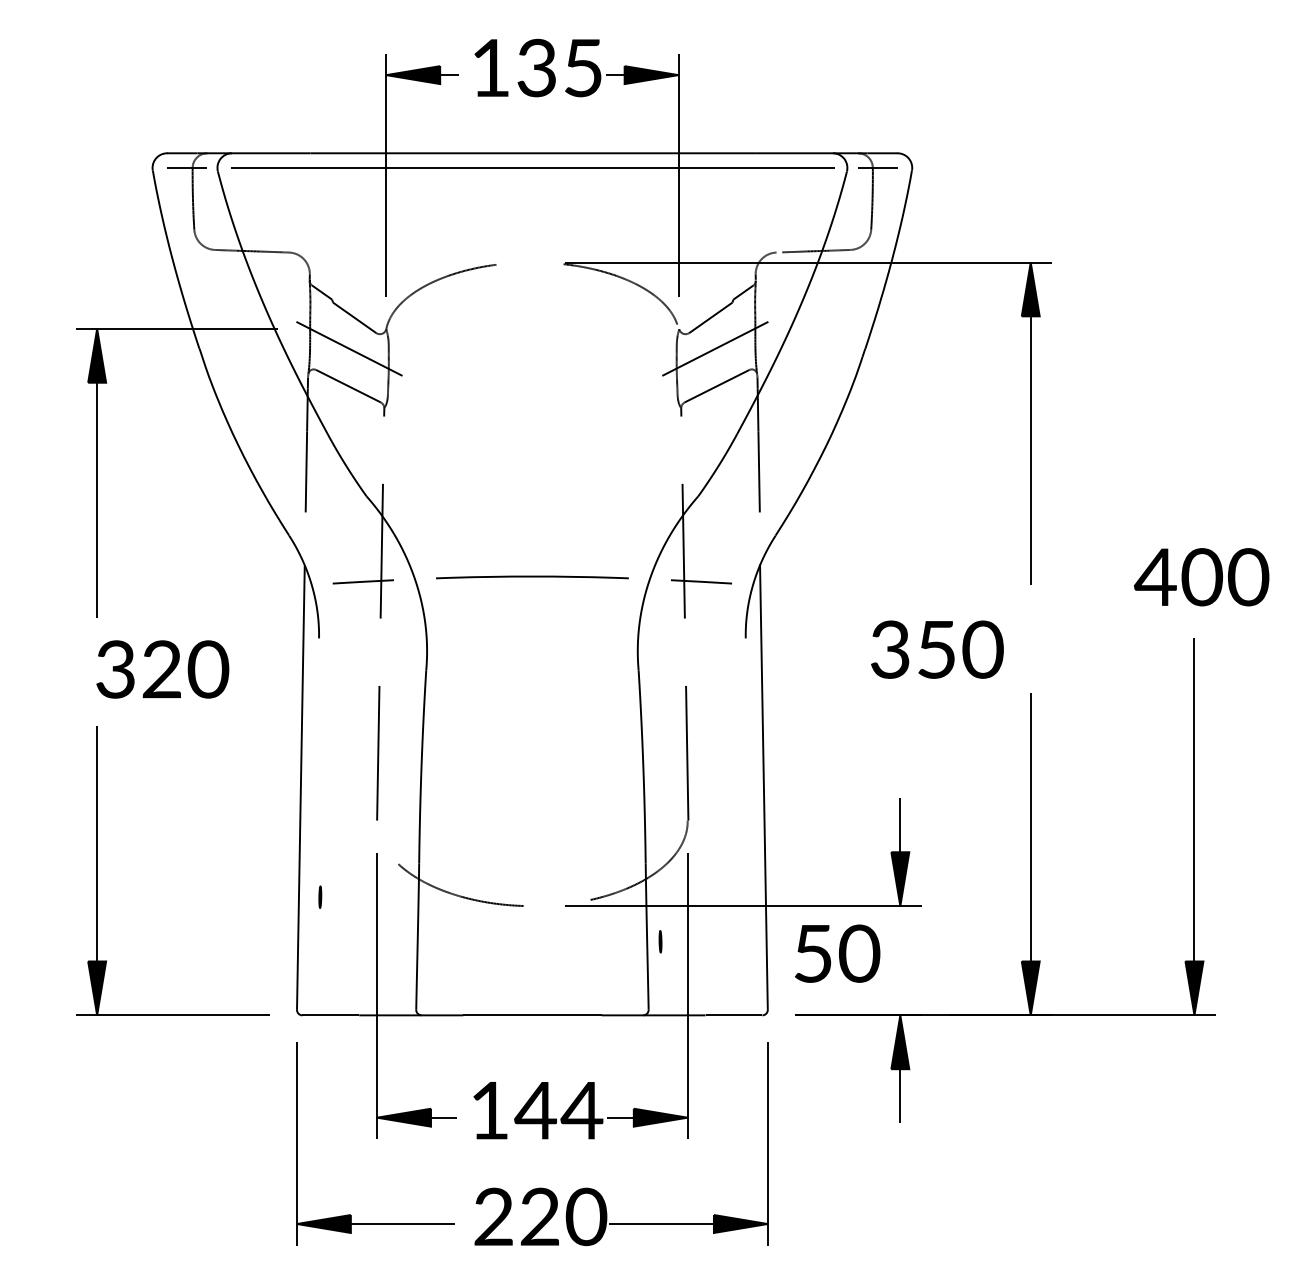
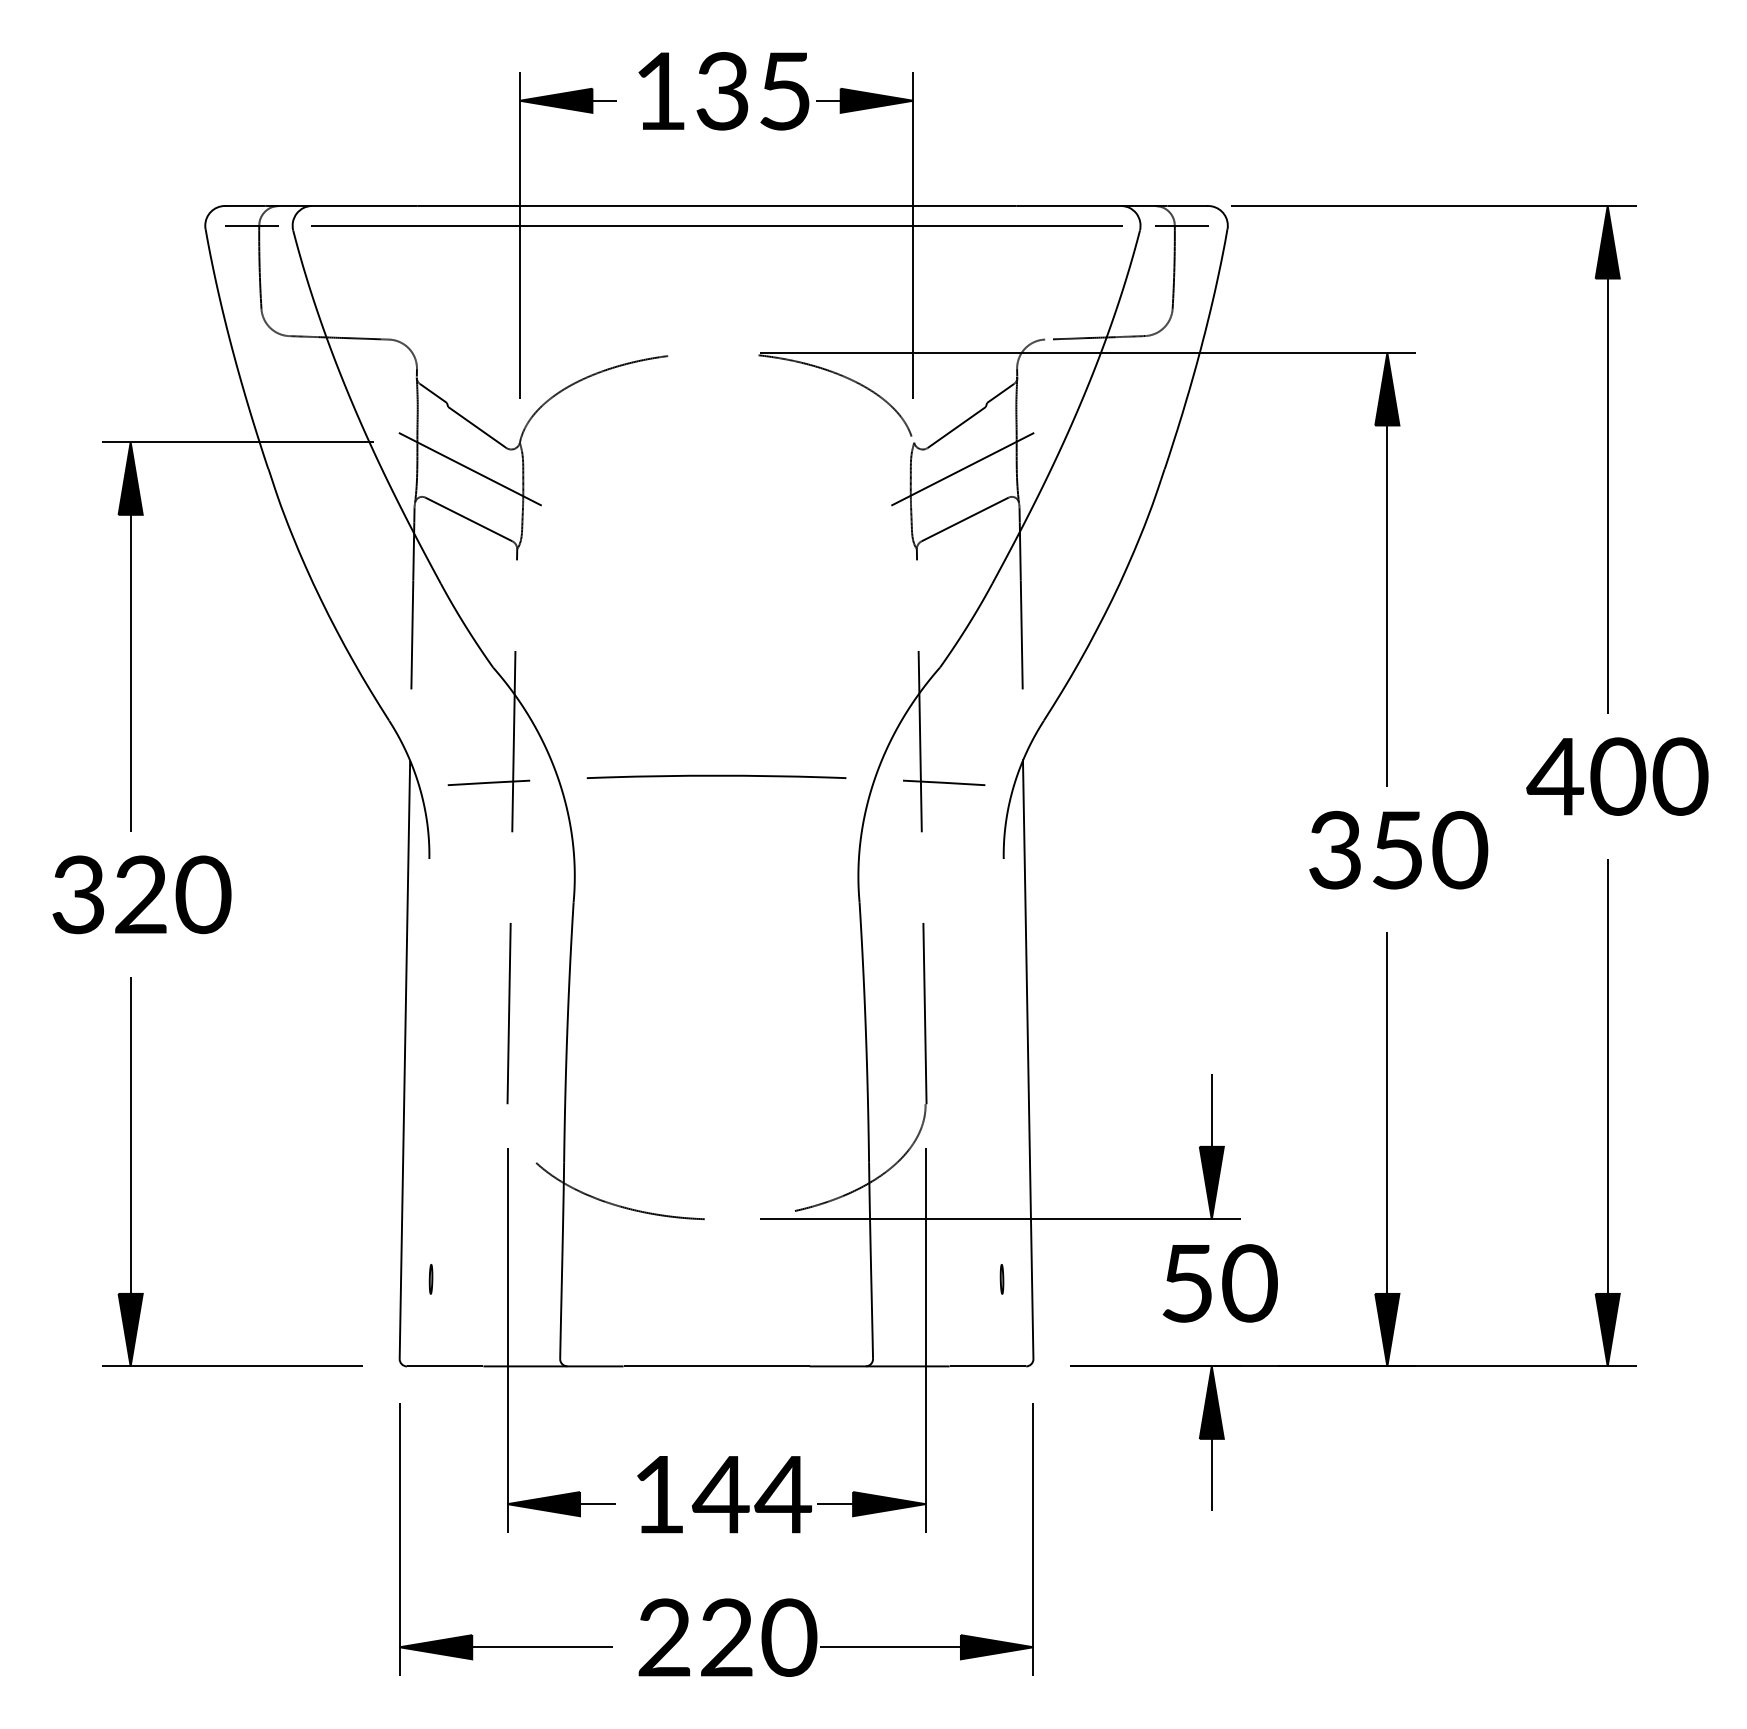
part: (1194, 341) -> (1607, 459), added
text: (937, 649) -> (1398, 849), moved
text: (162, 669) -> (141, 894), moved
part: (319, 897) -> (430, 1279), moved
part: (660, 941) -> (1001, 1279), moved
text: (836, 953) -> (1219, 1283), moved

